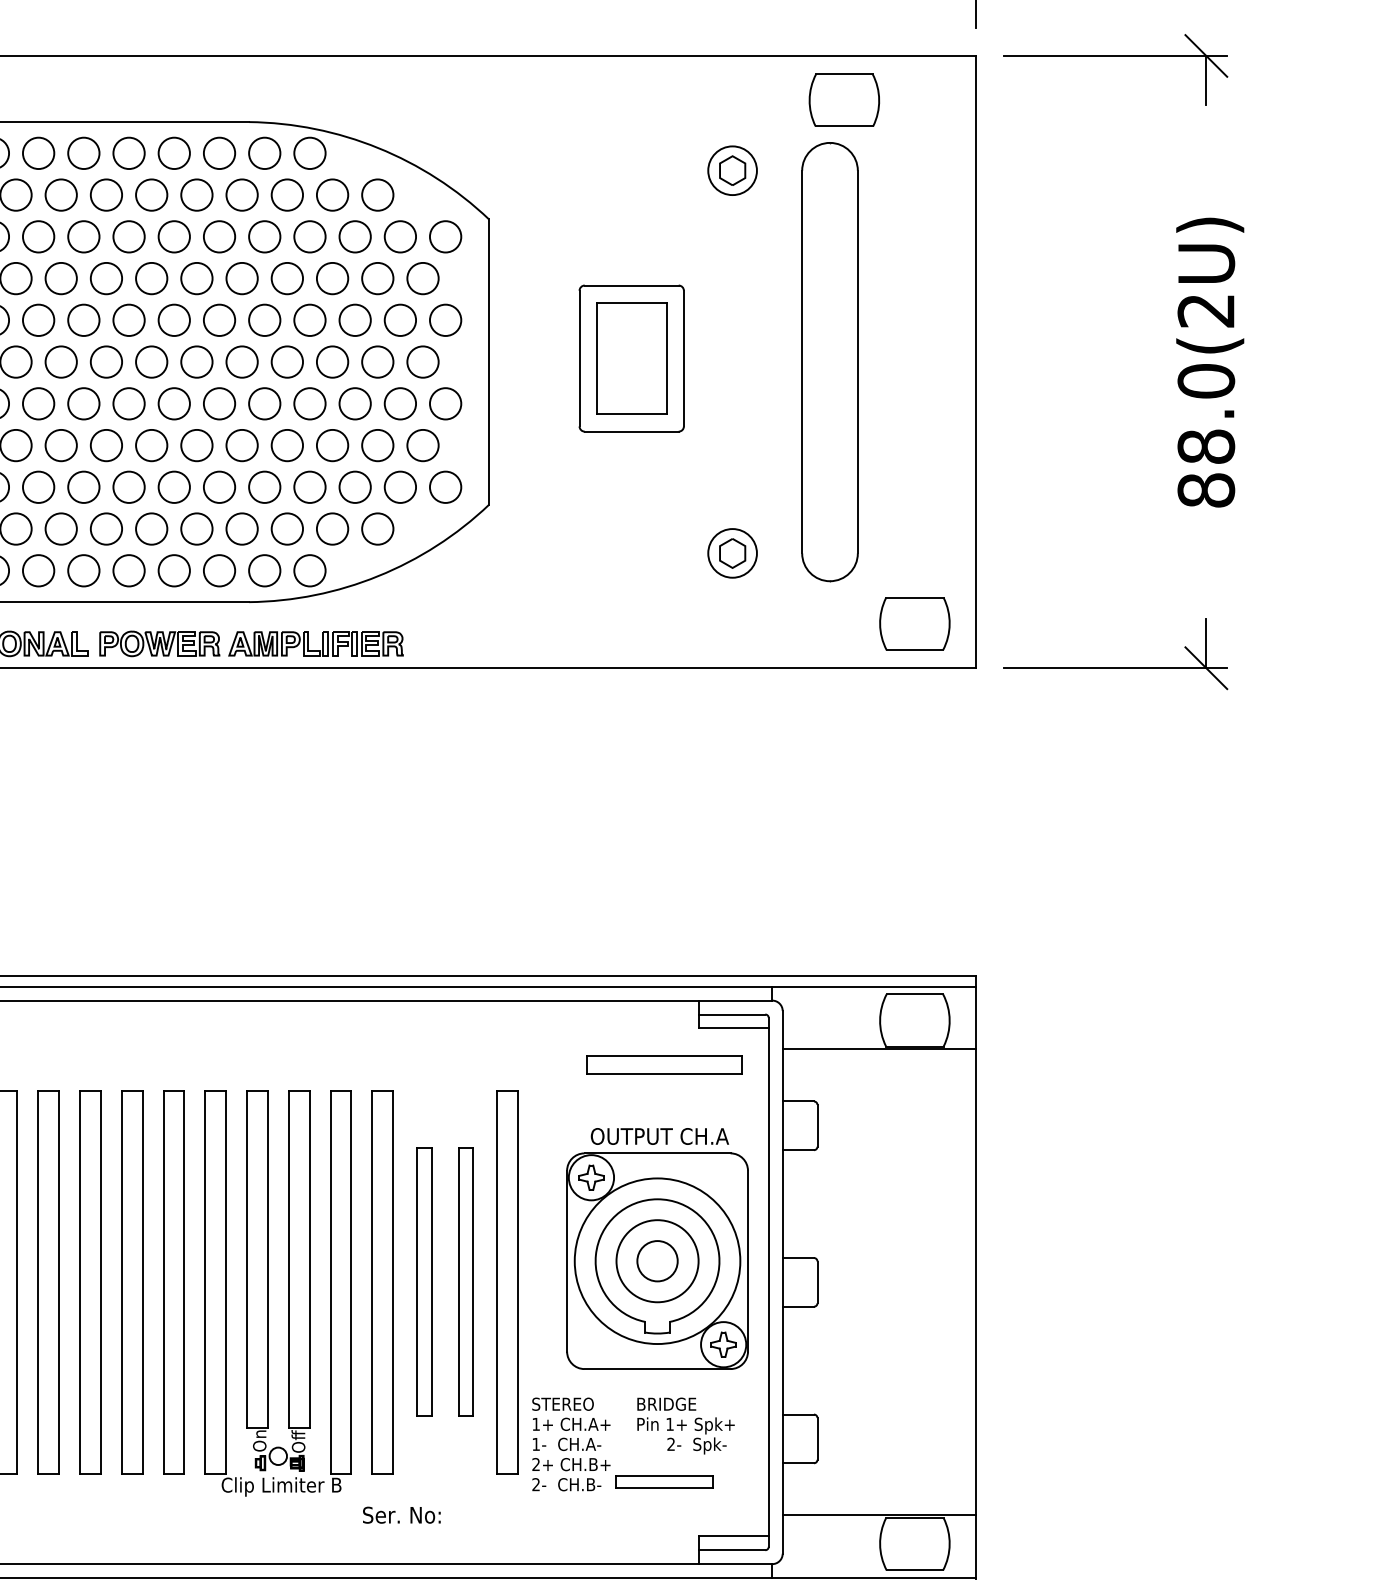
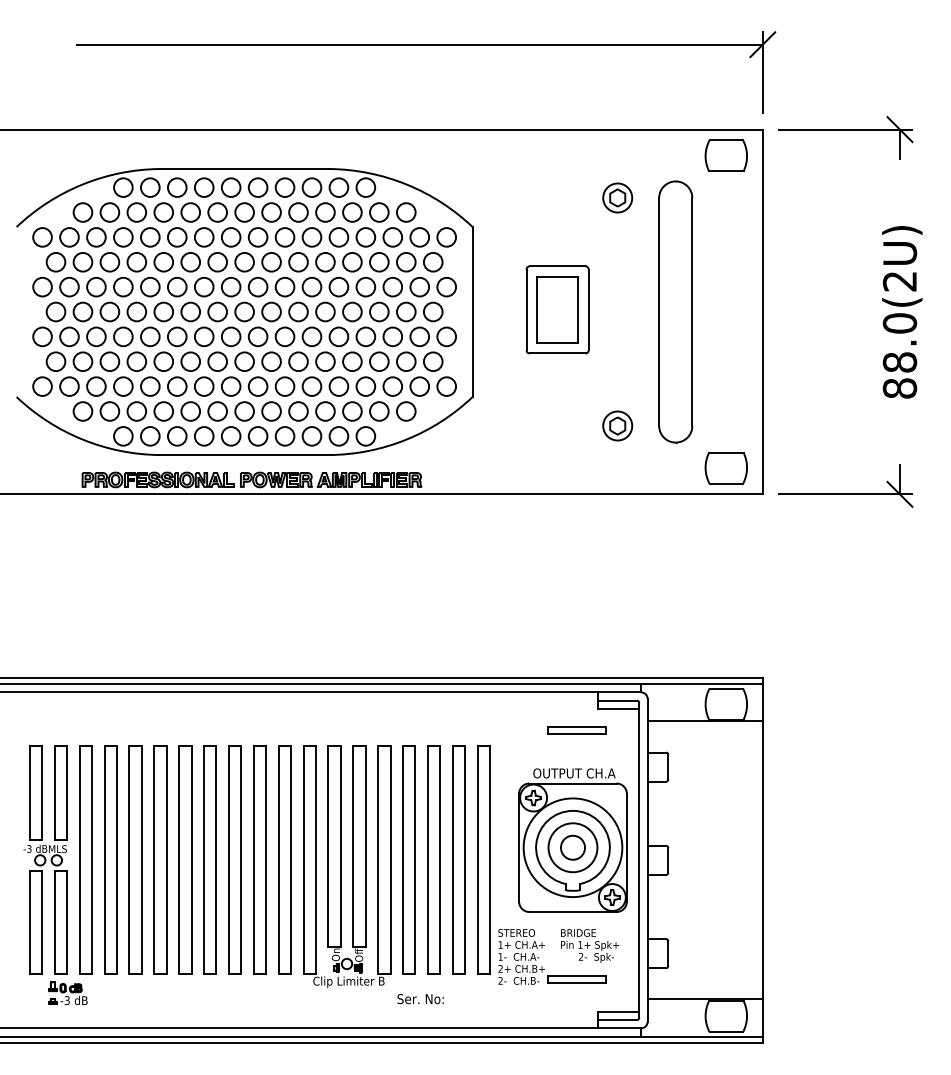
part: (843, 99) -> (725, 155), moved
part: (663, 1064) -> (576, 730), size x0.62
part: (423, 1280) -> (433, 859), size x1.43
part: (465, 1280) -> (458, 859), size x1.43

